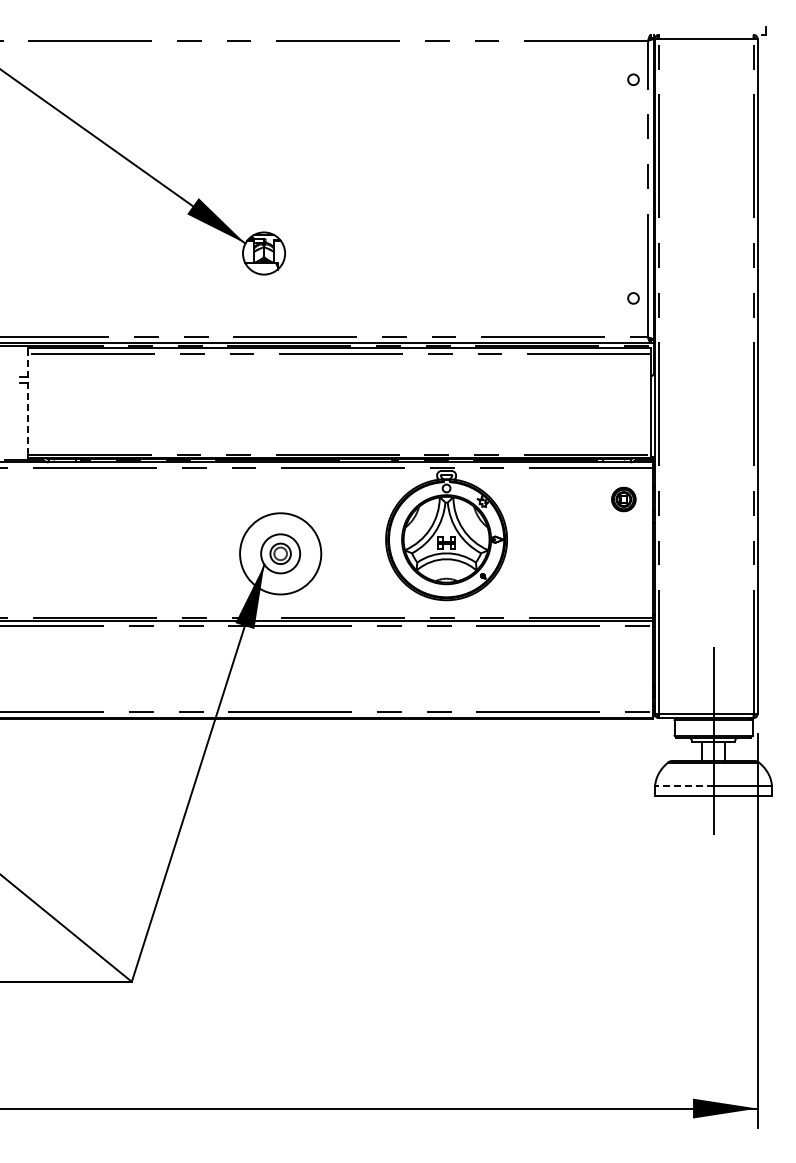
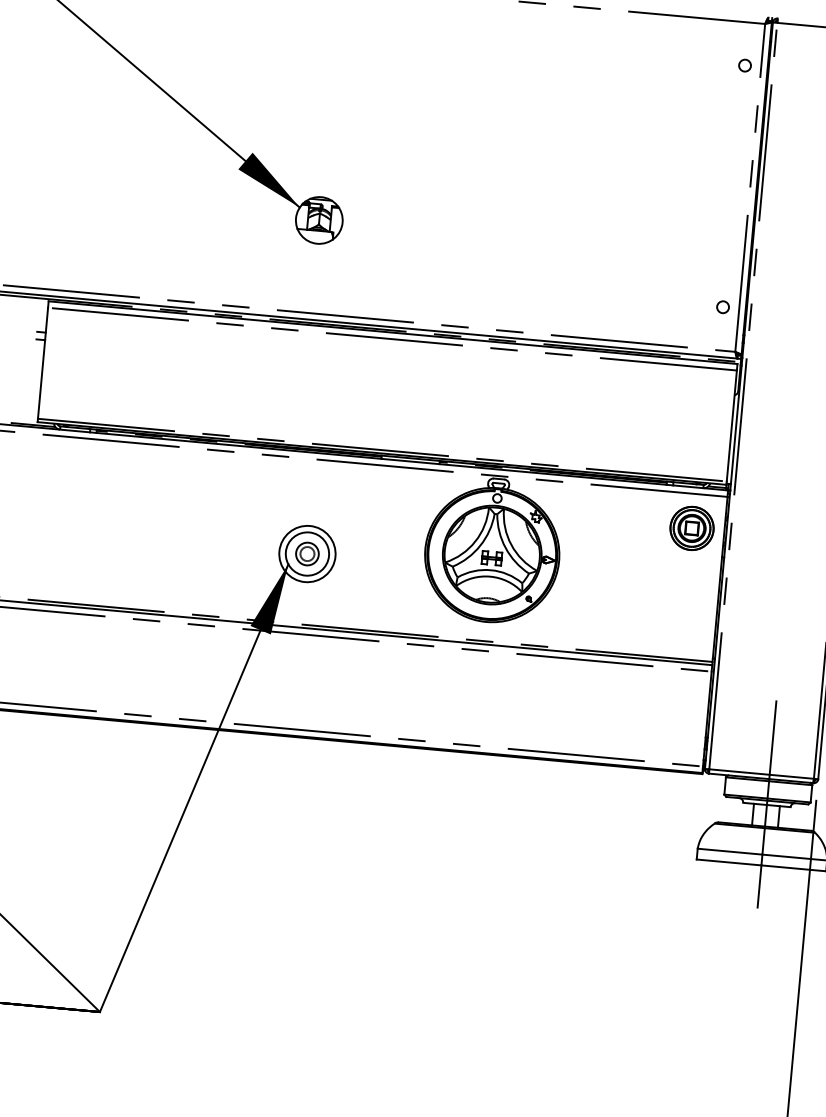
line: (27, 403) -> (42, 362), dashed -> solid
part: (623, 499) -> (691, 528), size x1.67
circle: (280, 553) -> (307, 553), size x0.62
line: (683, 786) -> (729, 851), dashed -> solid

